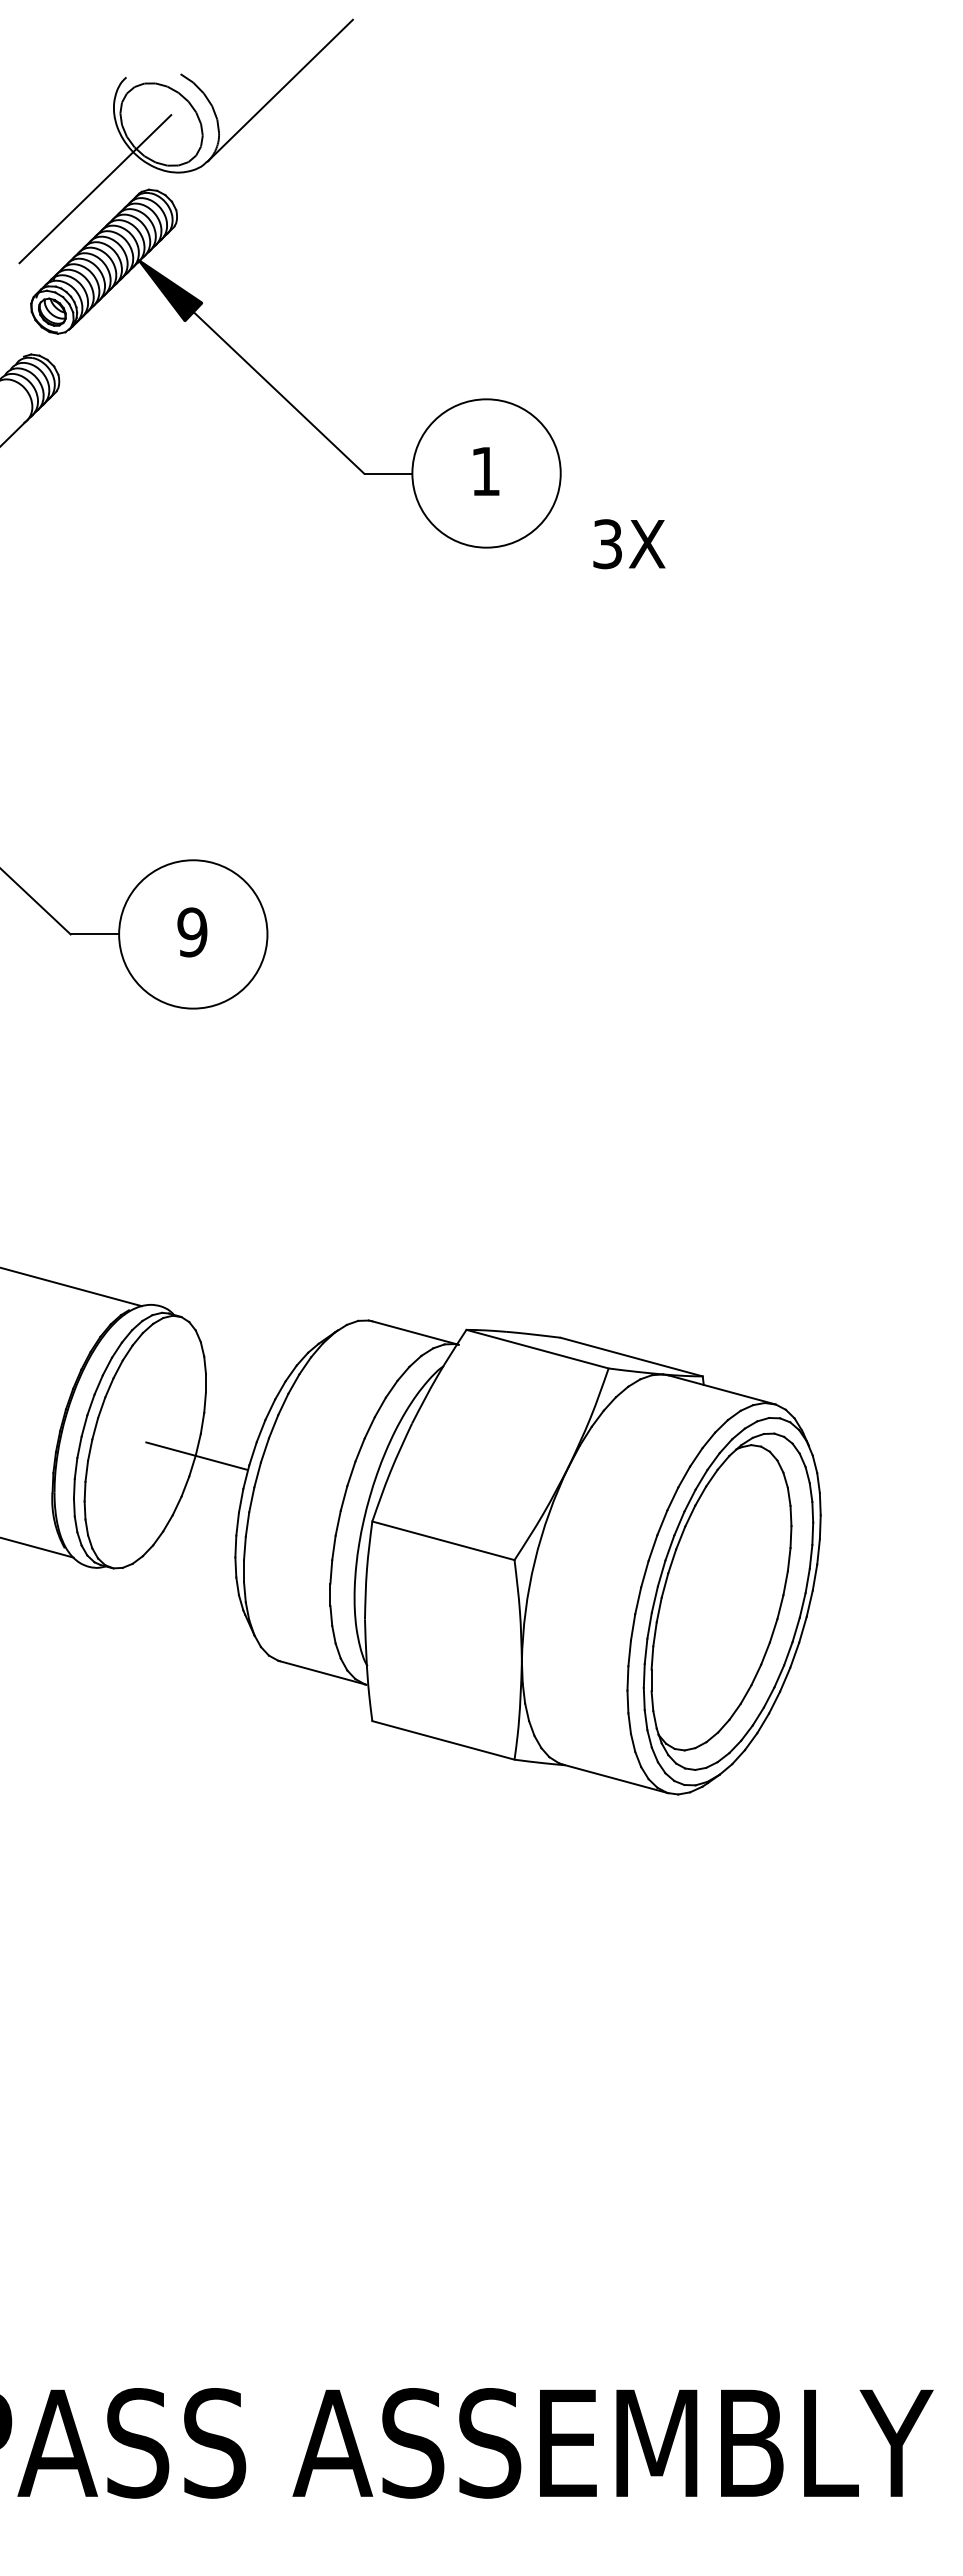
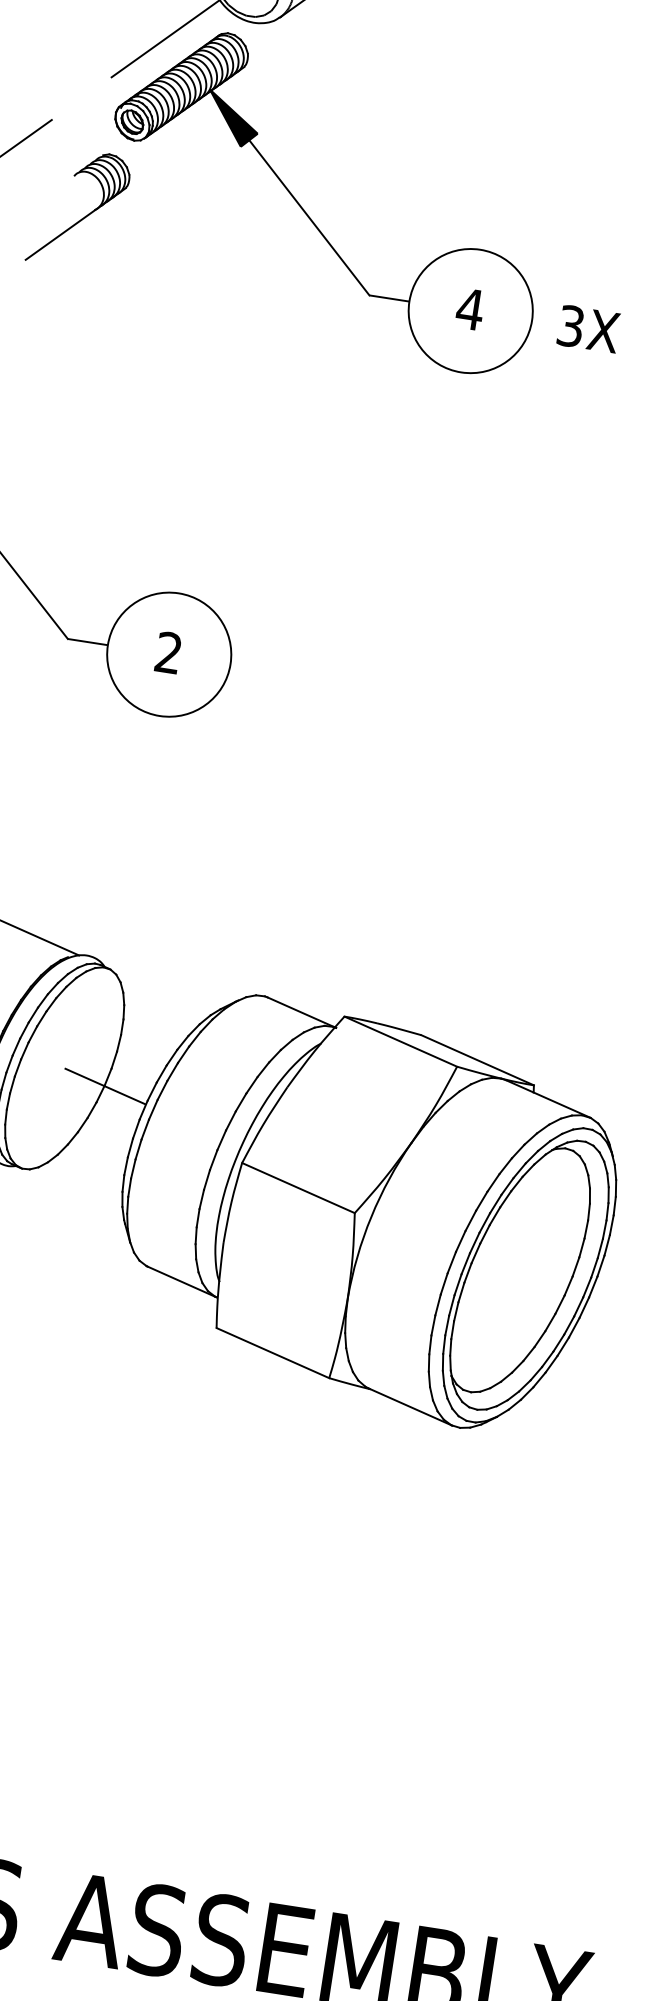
text: (485, 471) -> (470, 309), 1 -> 4
text: (629, 544) -> (588, 329), moved
text: (192, 932) -> (168, 652), 9 -> 2

